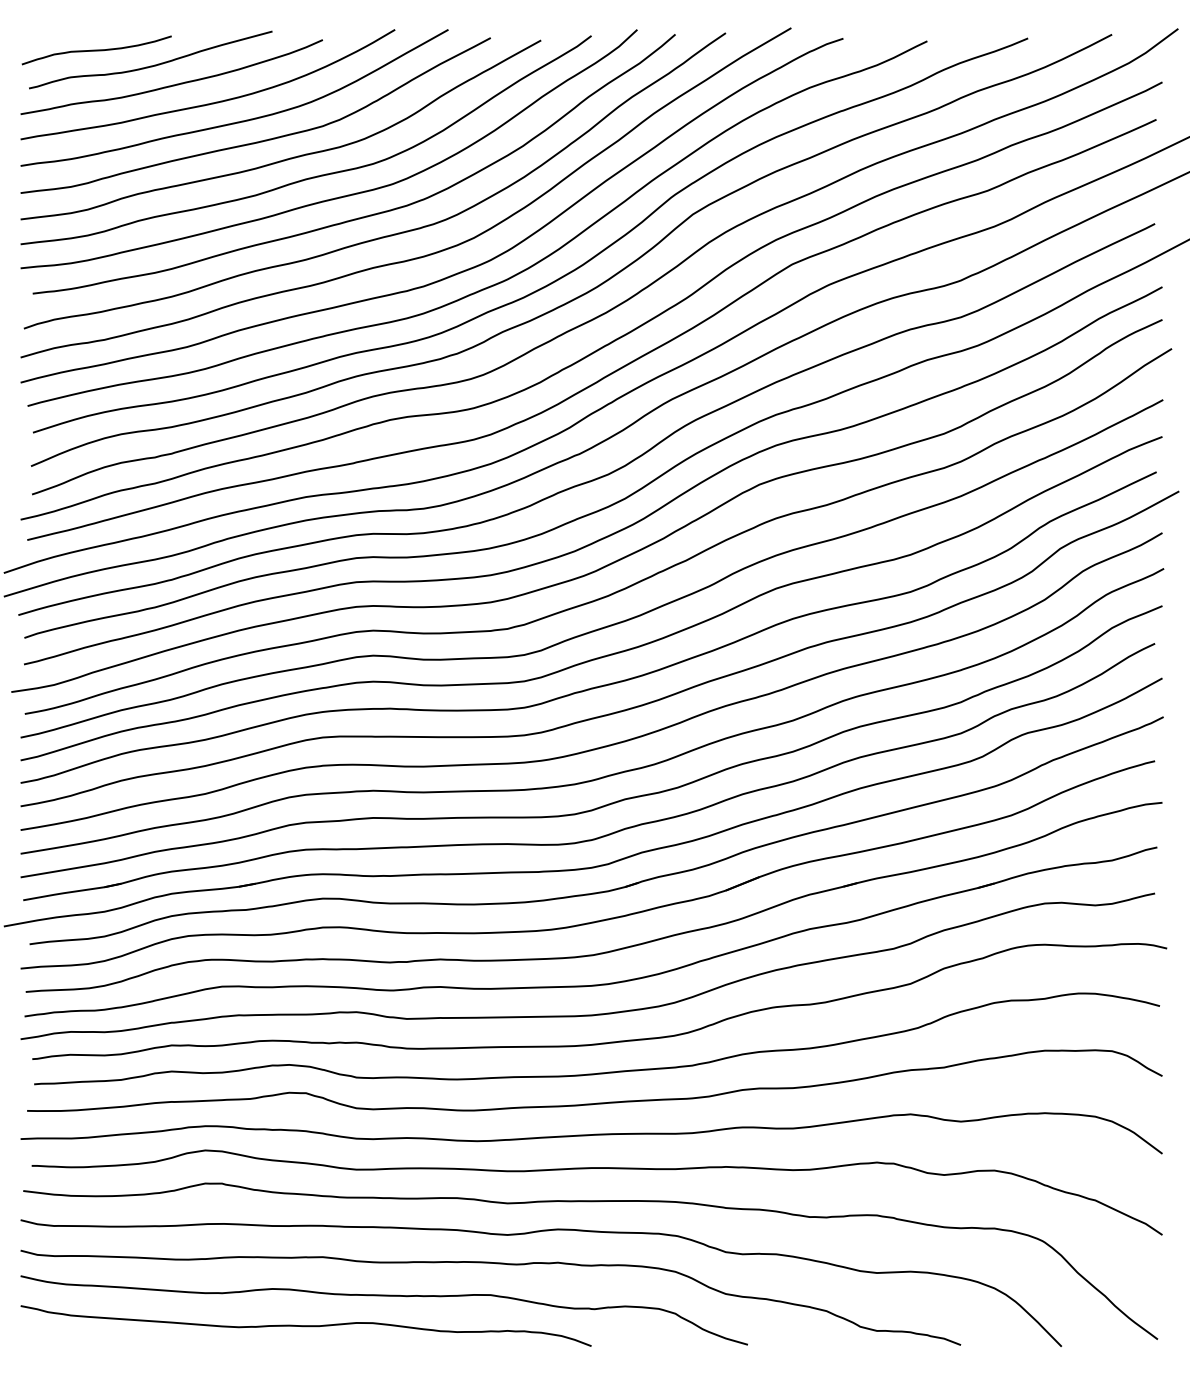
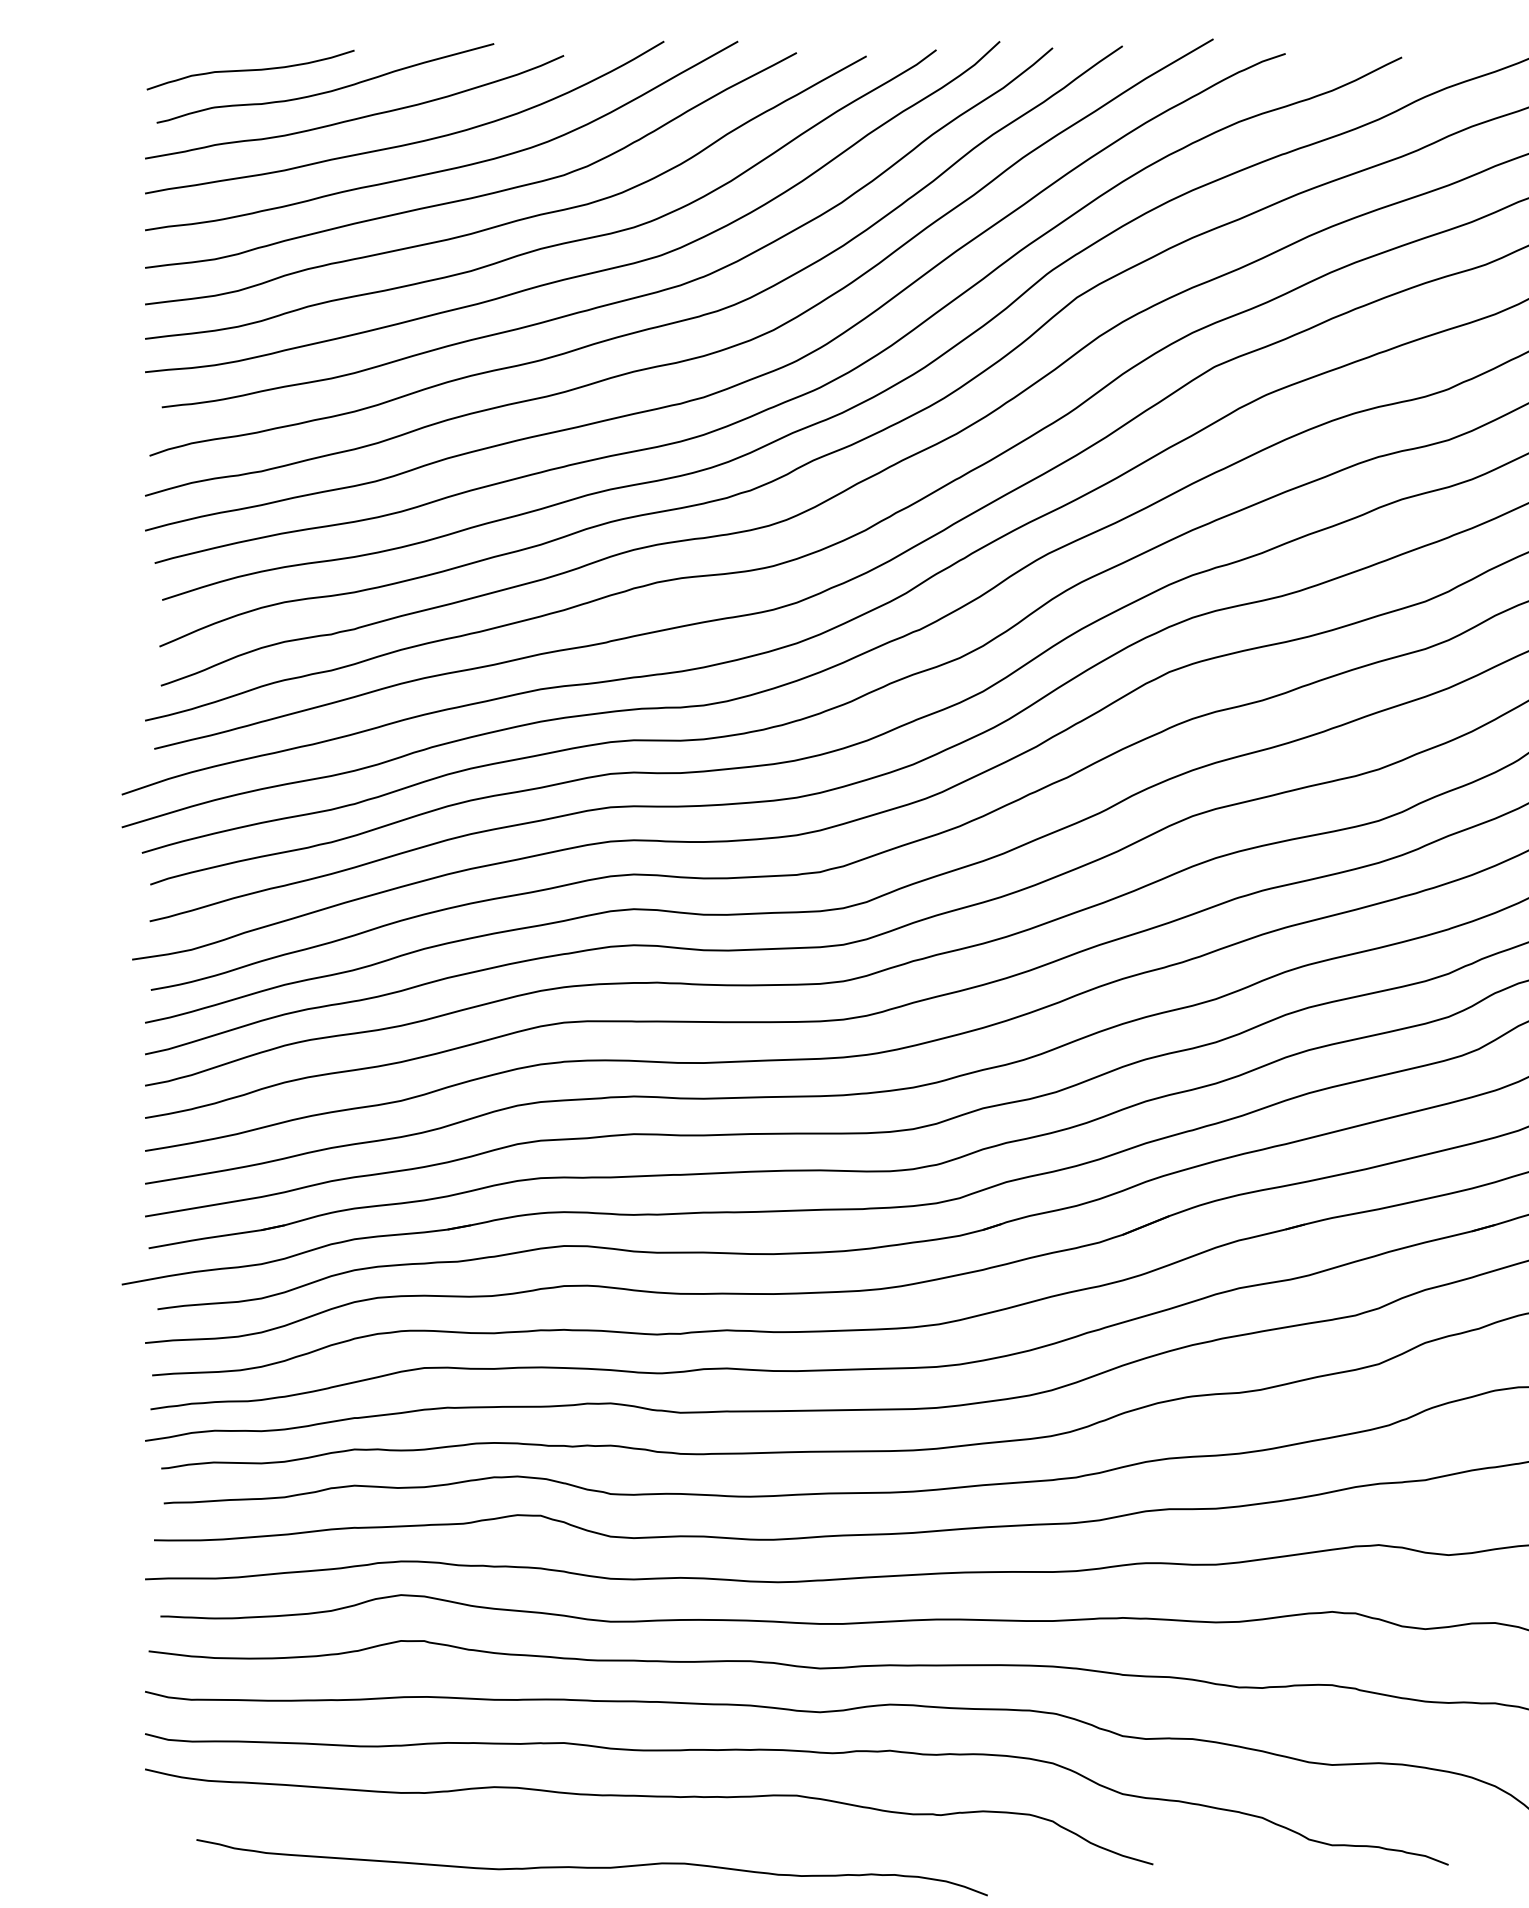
curve: (305, 1325) -> (591, 1866), moved

